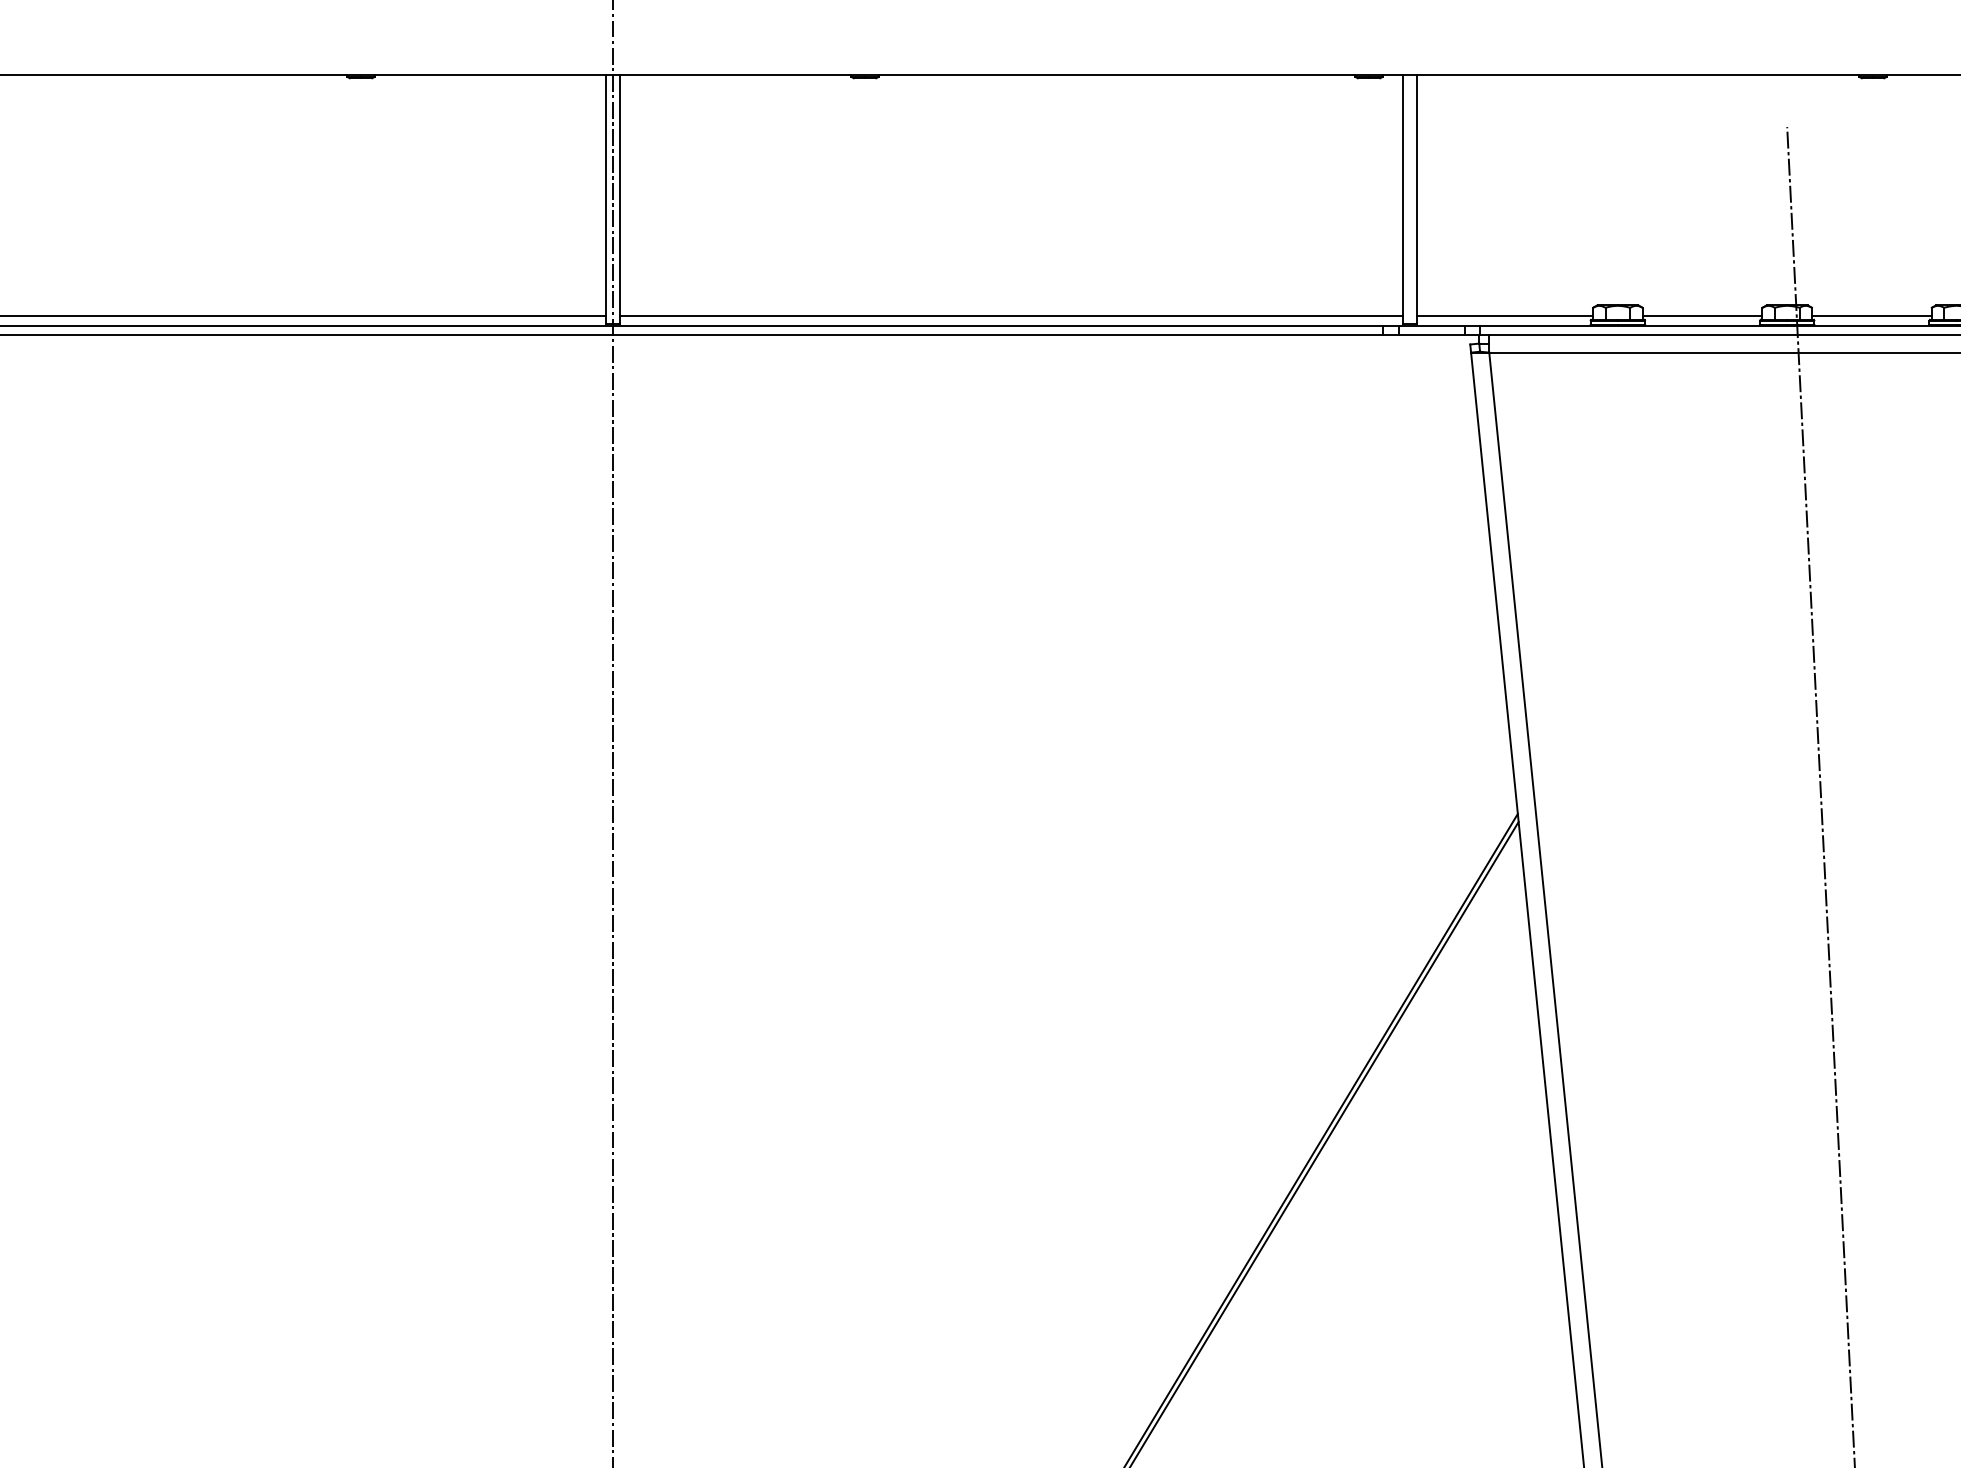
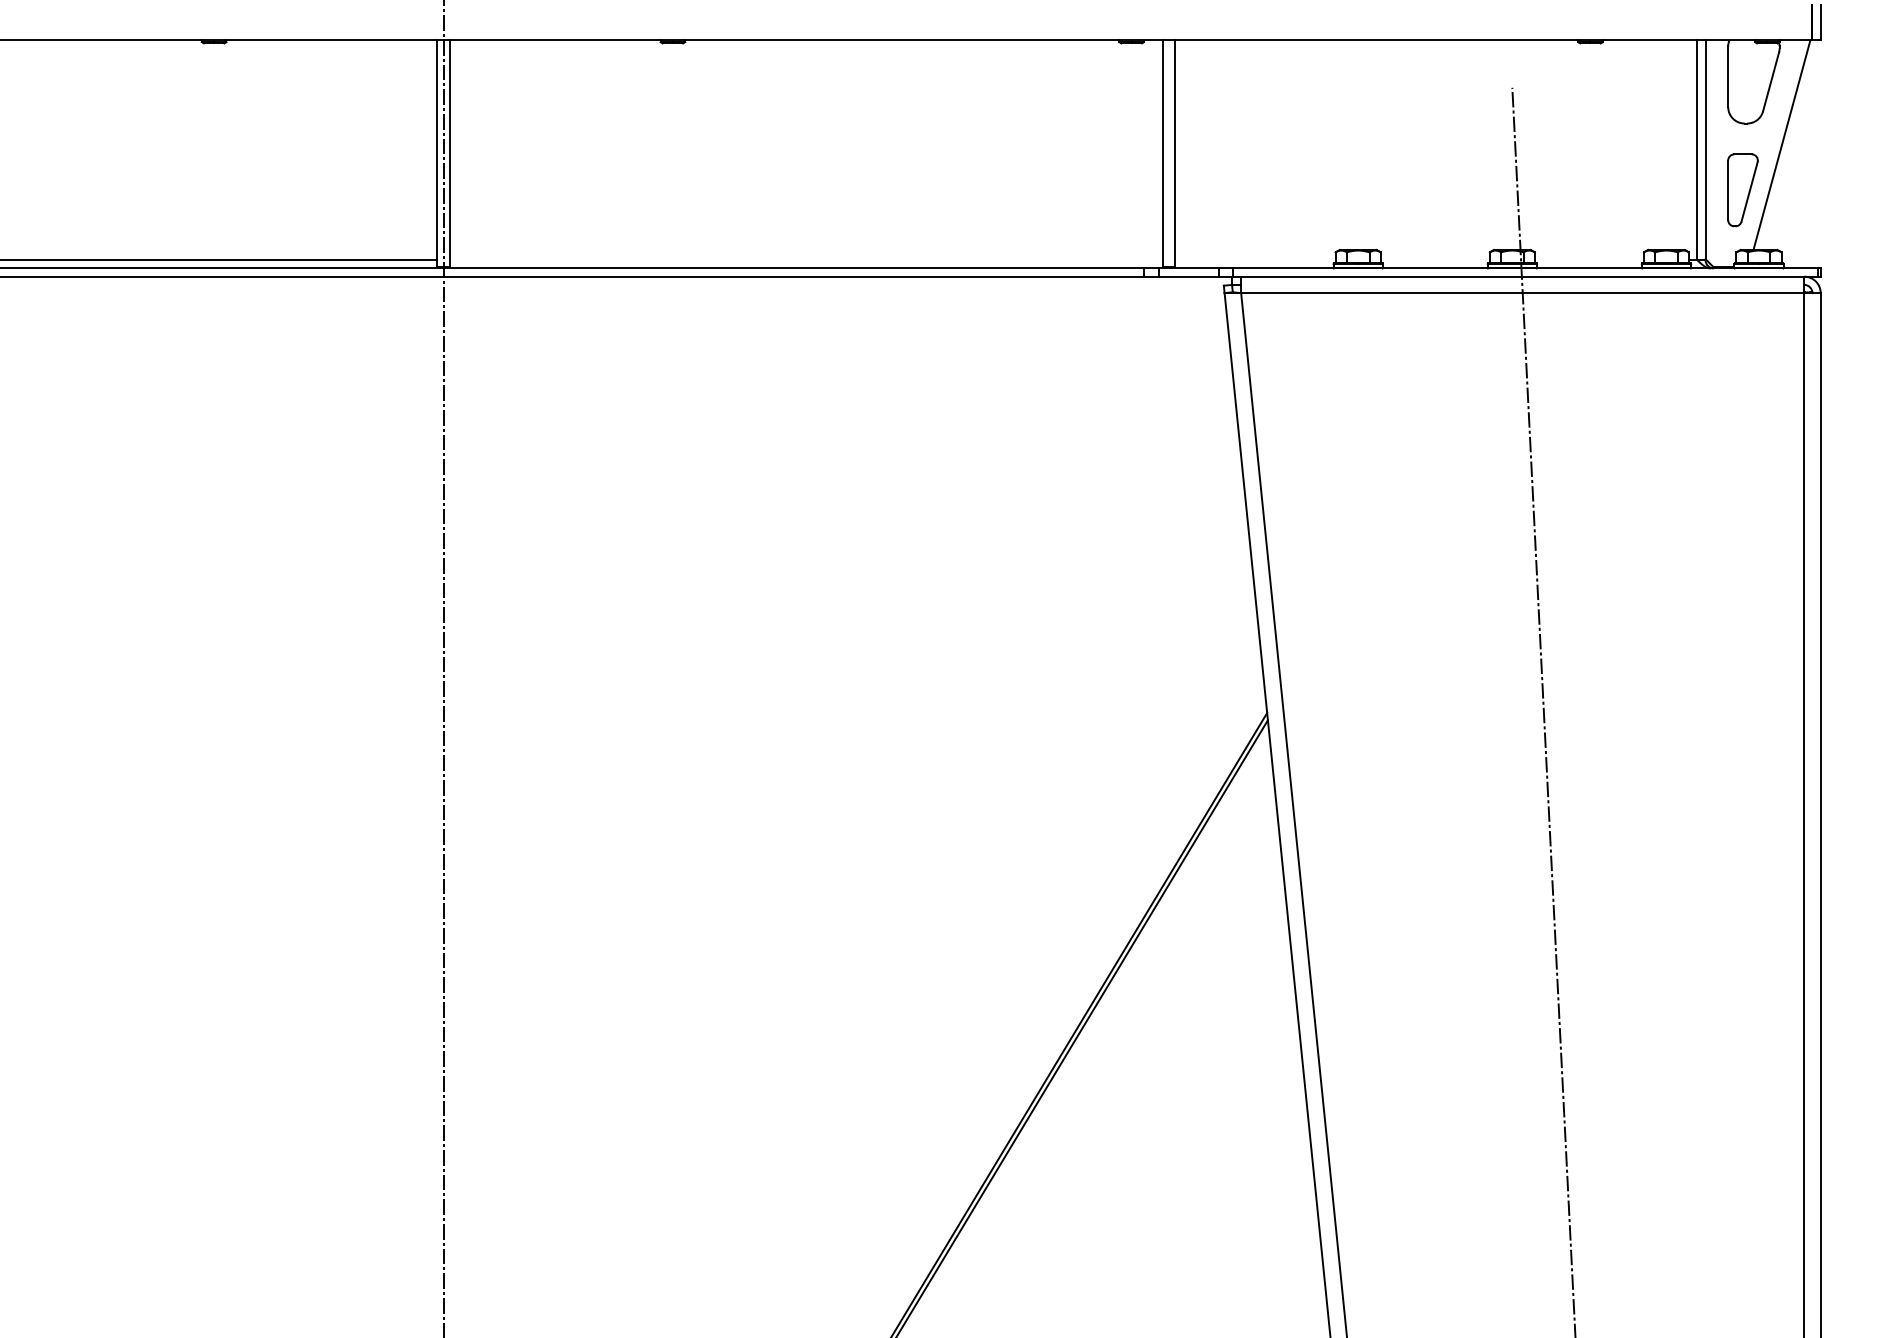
line: (1010, 316) -> (805, 260), removed
line: (1505, 316) -> (1255, 260), removed
line: (1701, 316) -> (1434, 260), removed
line: (1870, 316) -> (1588, 260), removed

